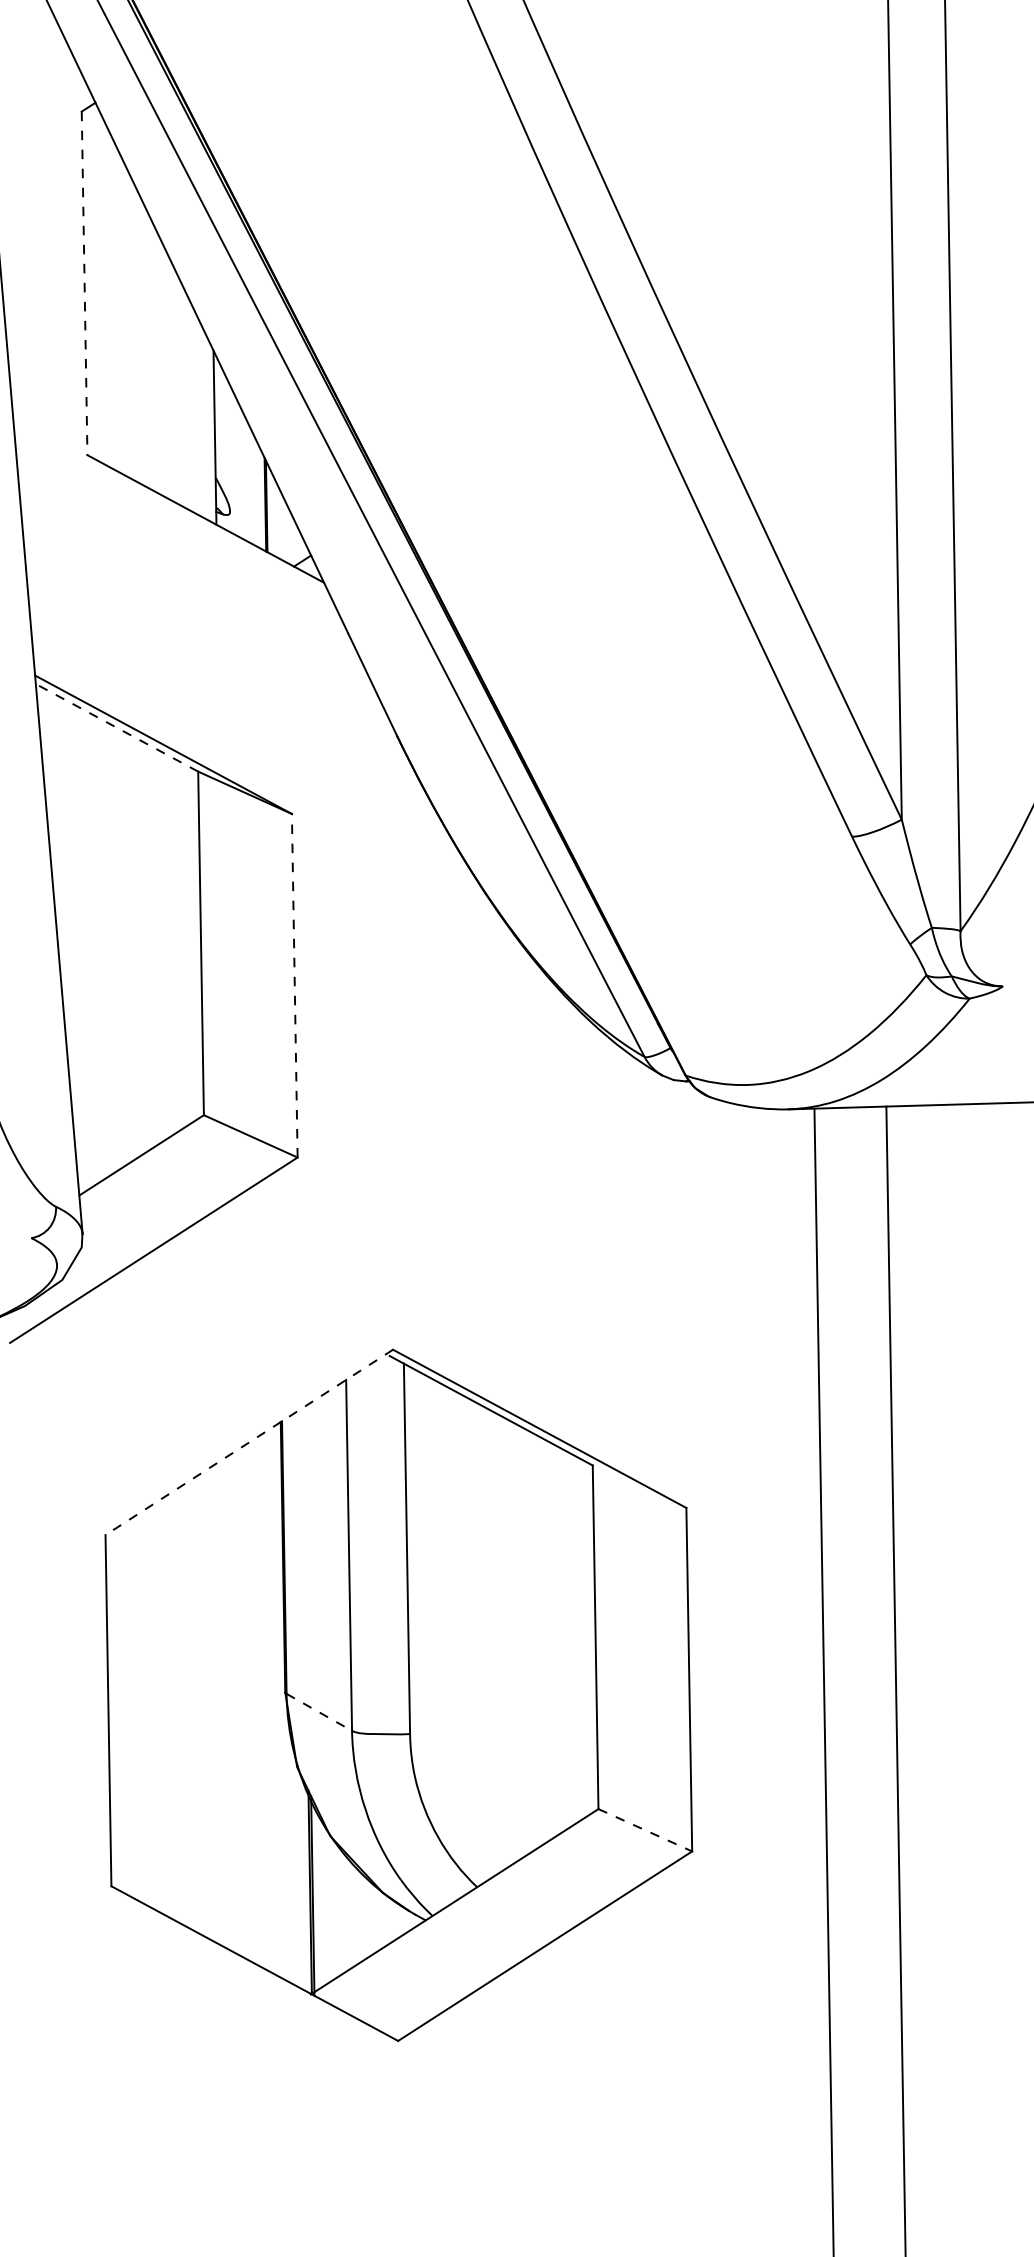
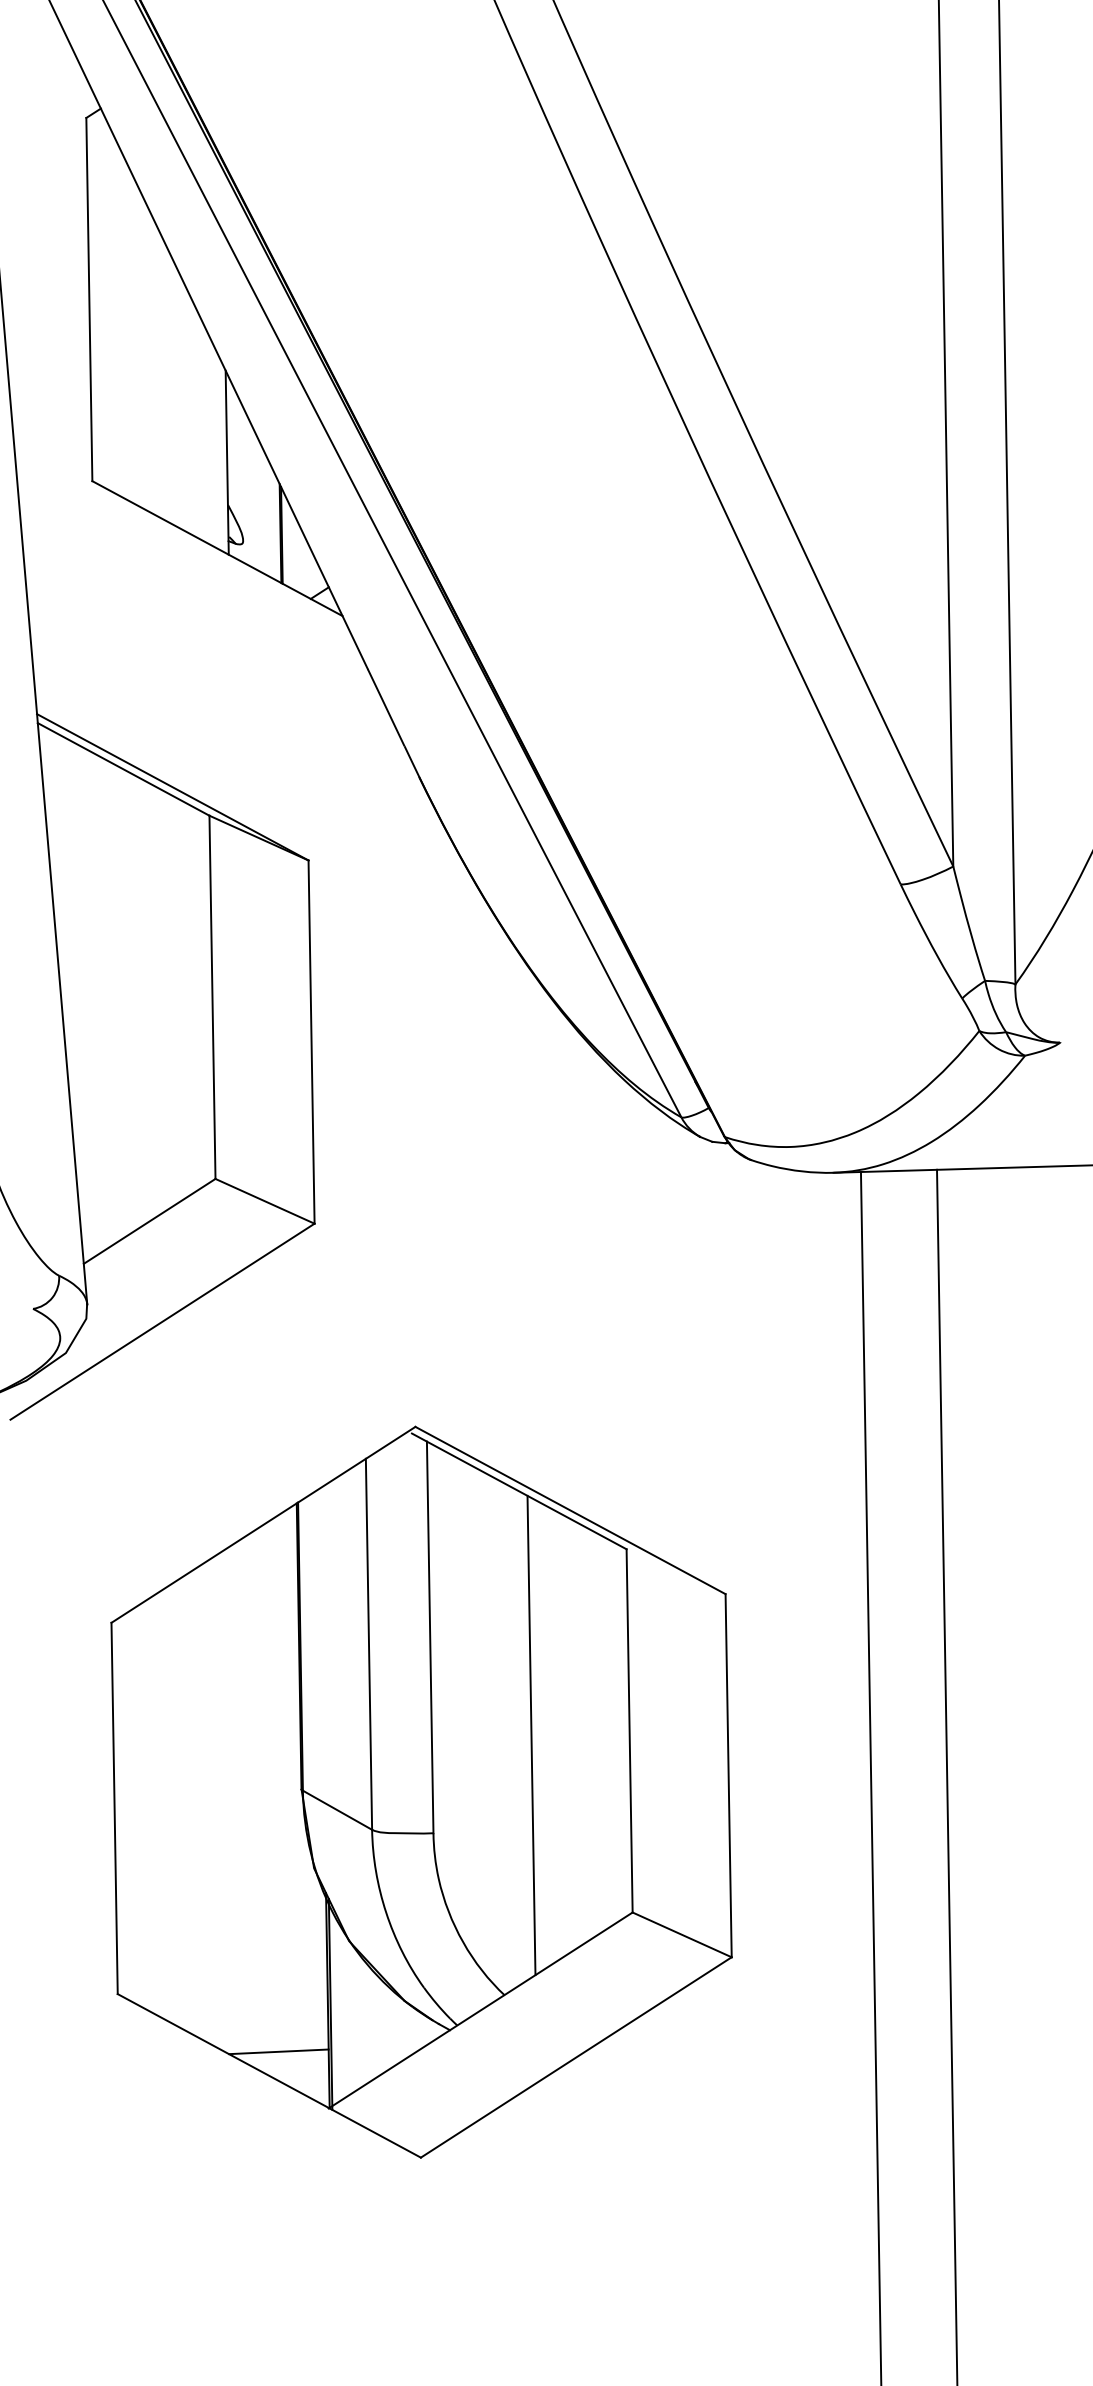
line: (84, 283) -> (89, 299), dashed -> solid
line: (116, 727) -> (123, 769), dashed -> solid
line: (294, 986) -> (311, 1042), dashed -> solid
line: (249, 1442) -> (263, 1524), dashed -> solid
line: (502, 1641) -> (531, 1735), added
line: (319, 1712) -> (337, 1810), dashed -> solid
line: (645, 1830) -> (682, 1935), dashed -> solid
line: (263, 1940) -> (278, 2051), added

